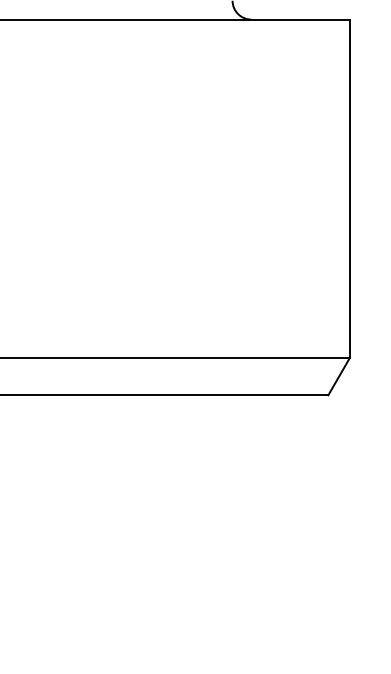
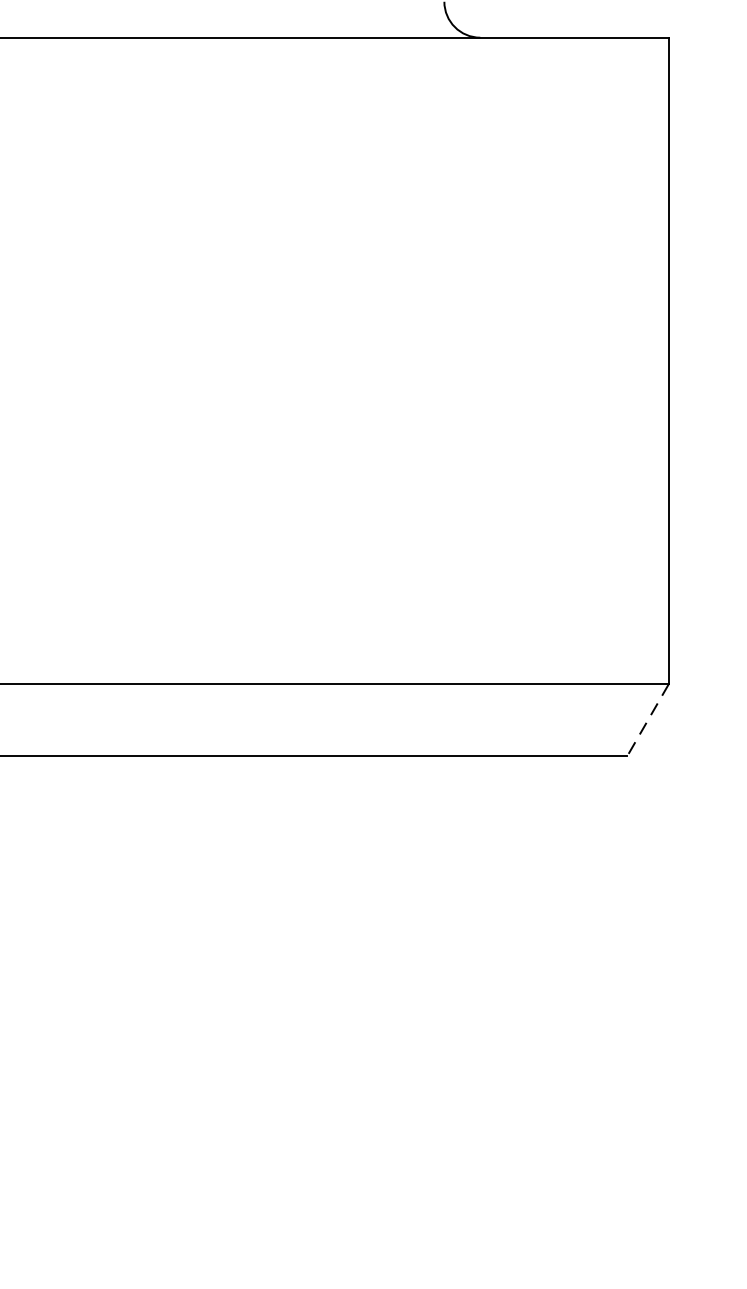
line: (339, 376) -> (648, 720), solid -> dashed

